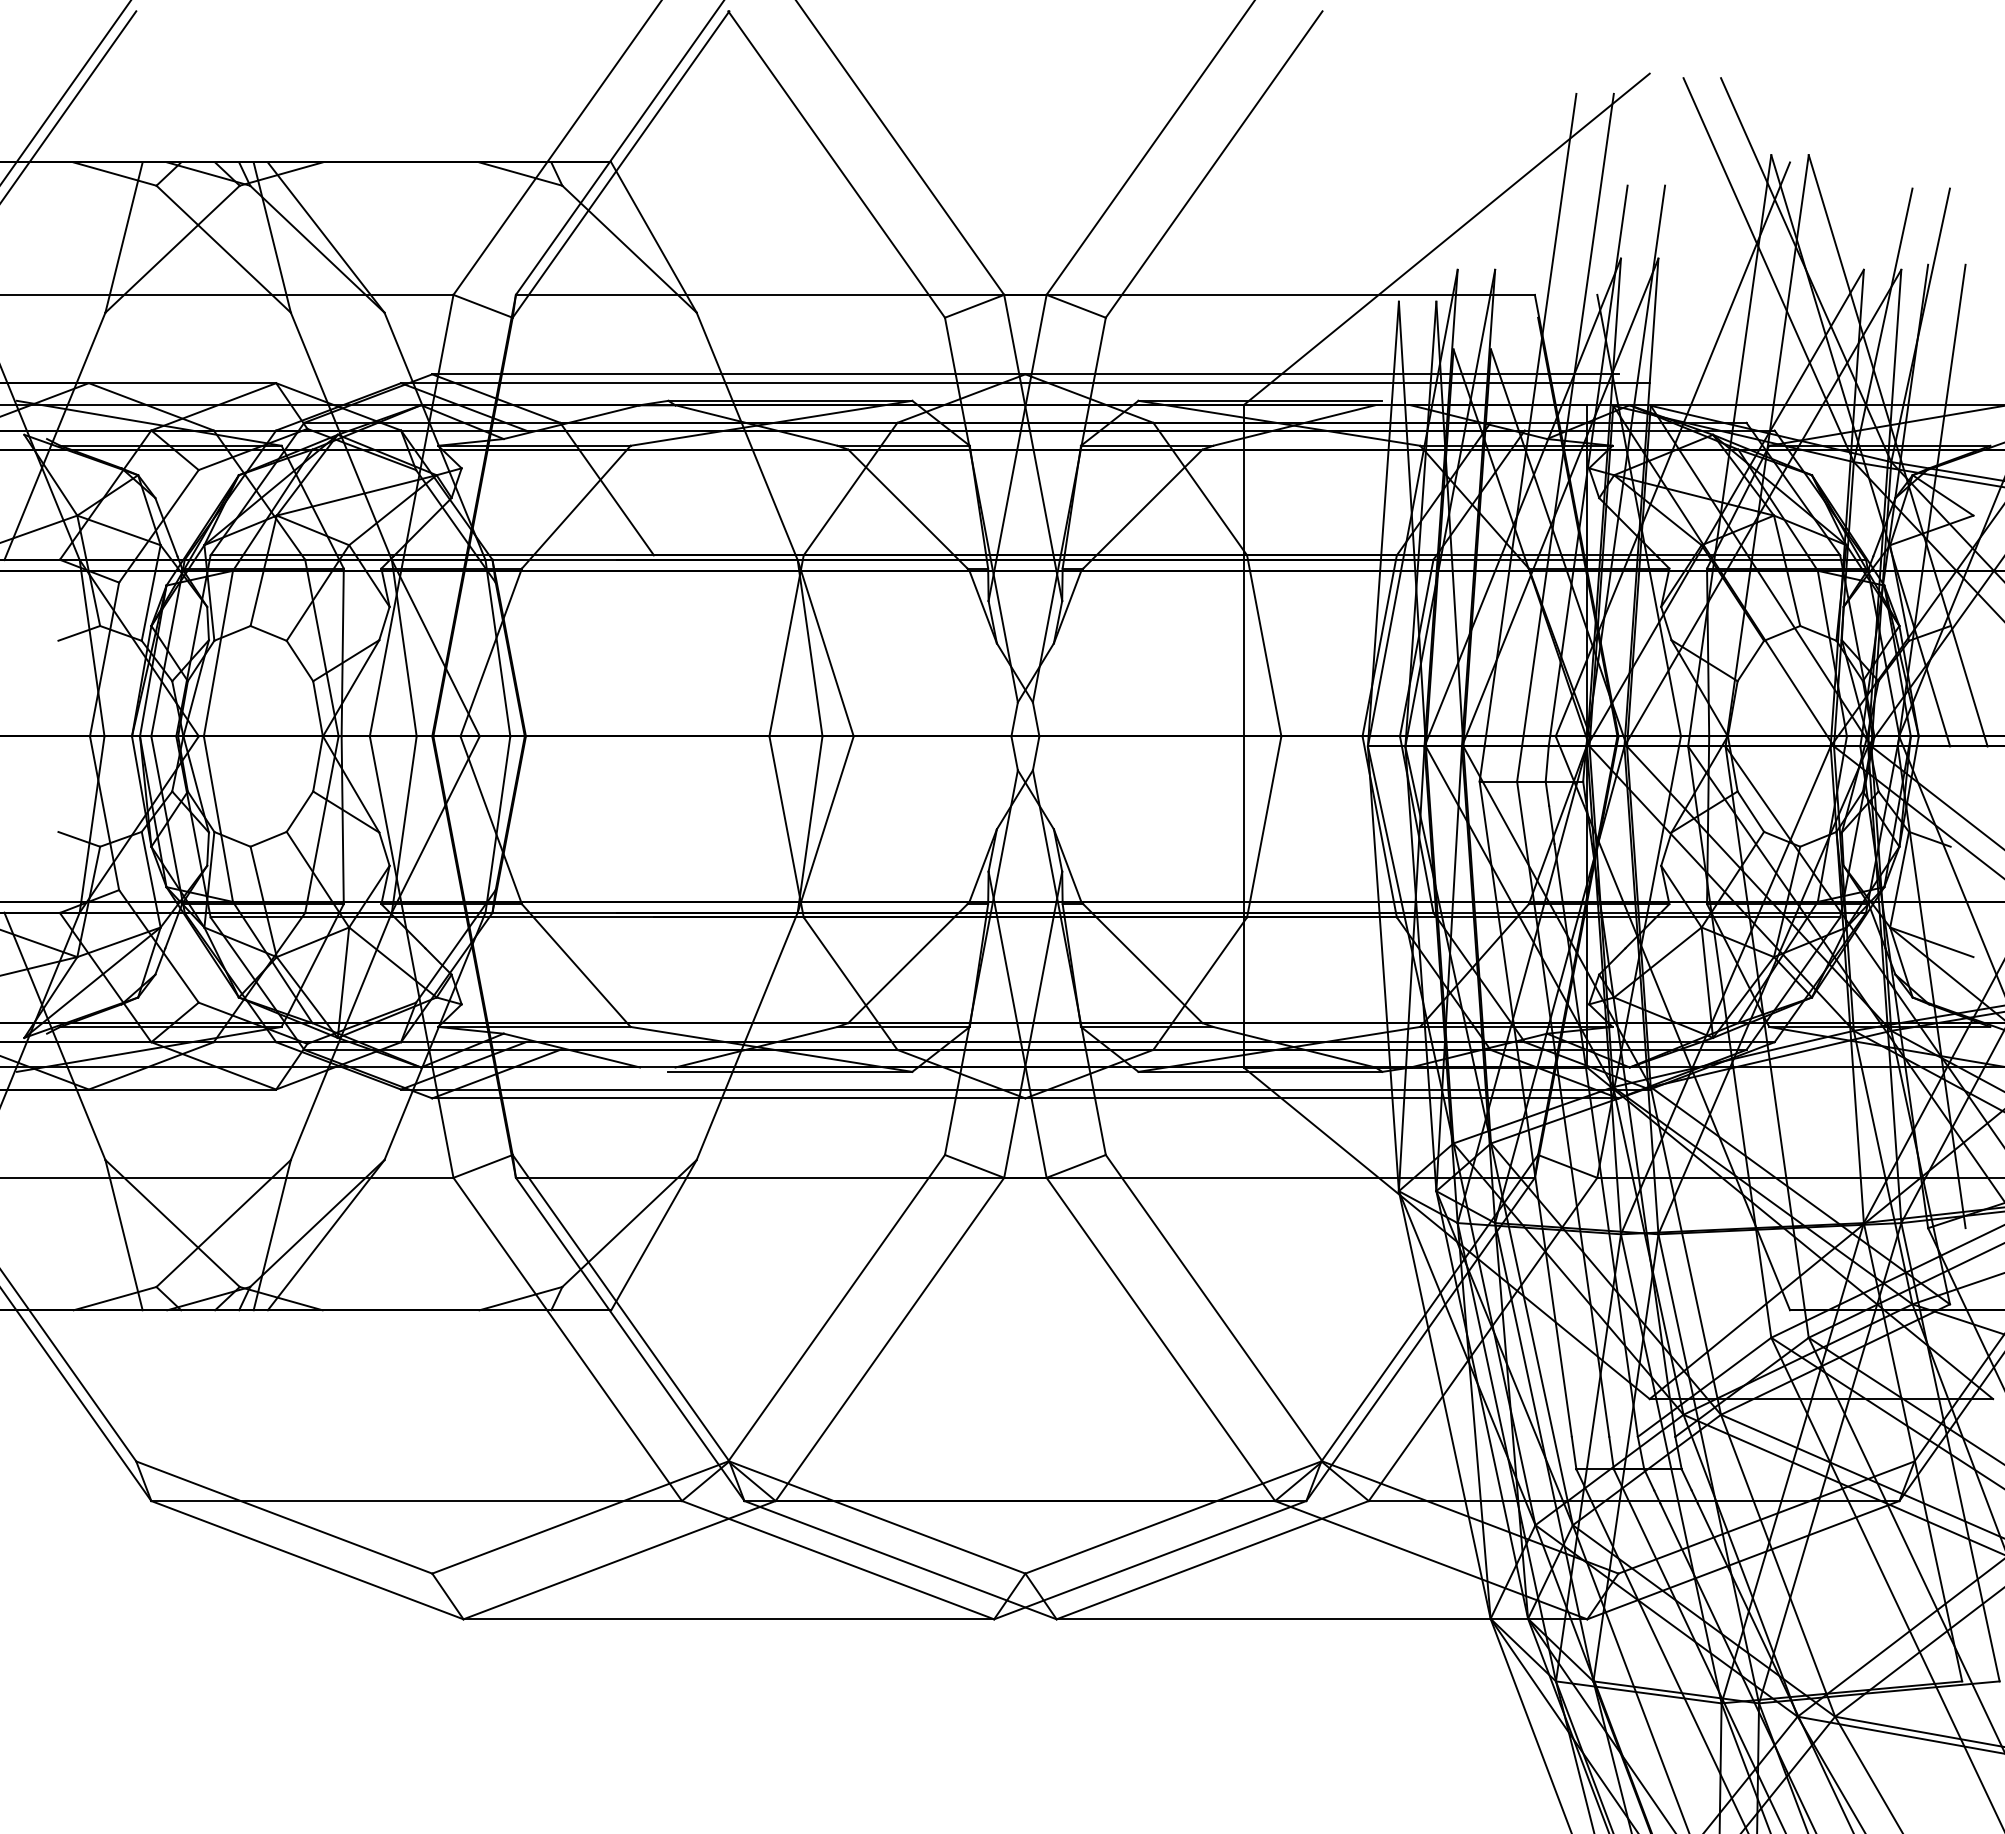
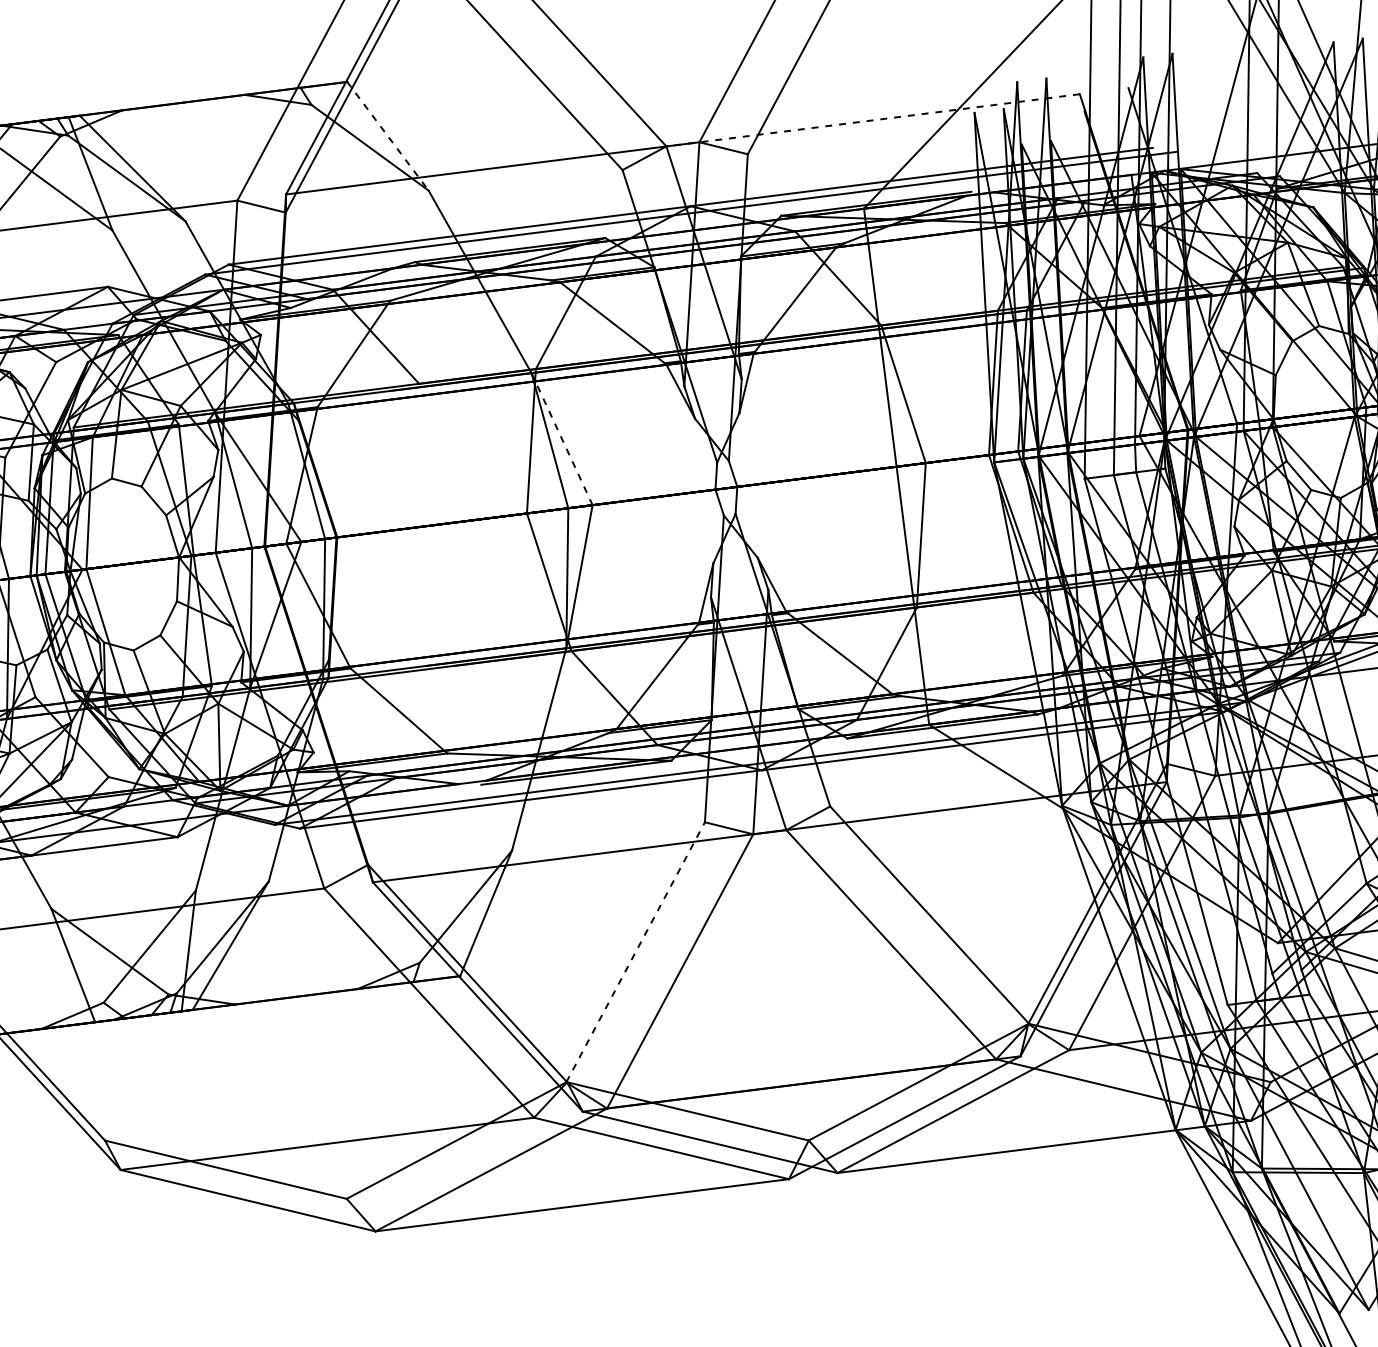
line: (654, 238) -> (388, 136), solid -> dashed
line: (1269, 294) -> (873, 120), solid -> dashed
line: (825, 648) -> (562, 439), solid -> dashed
line: (836, 1308) -> (635, 952), solid -> dashed

